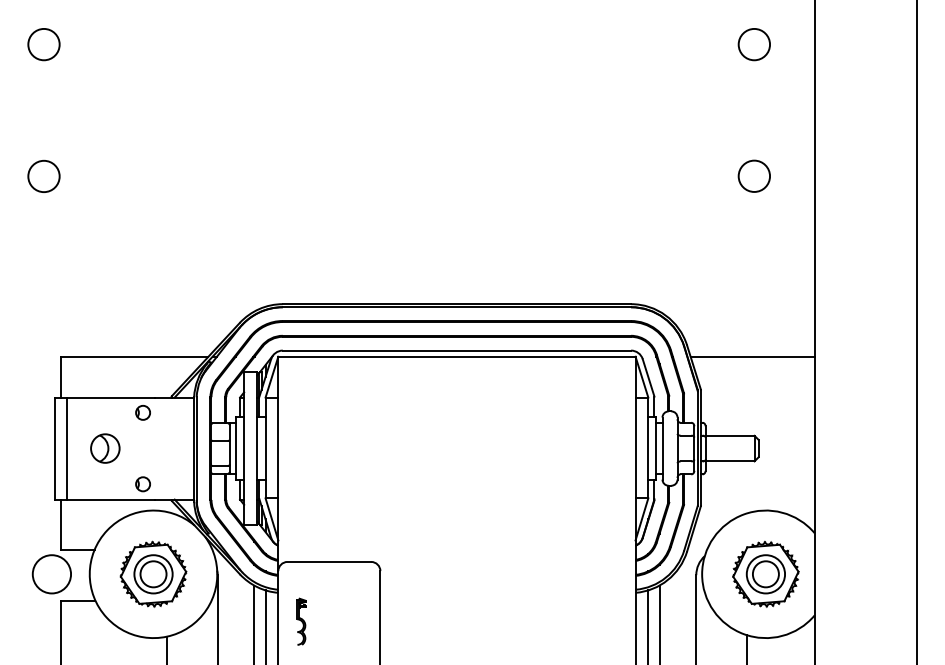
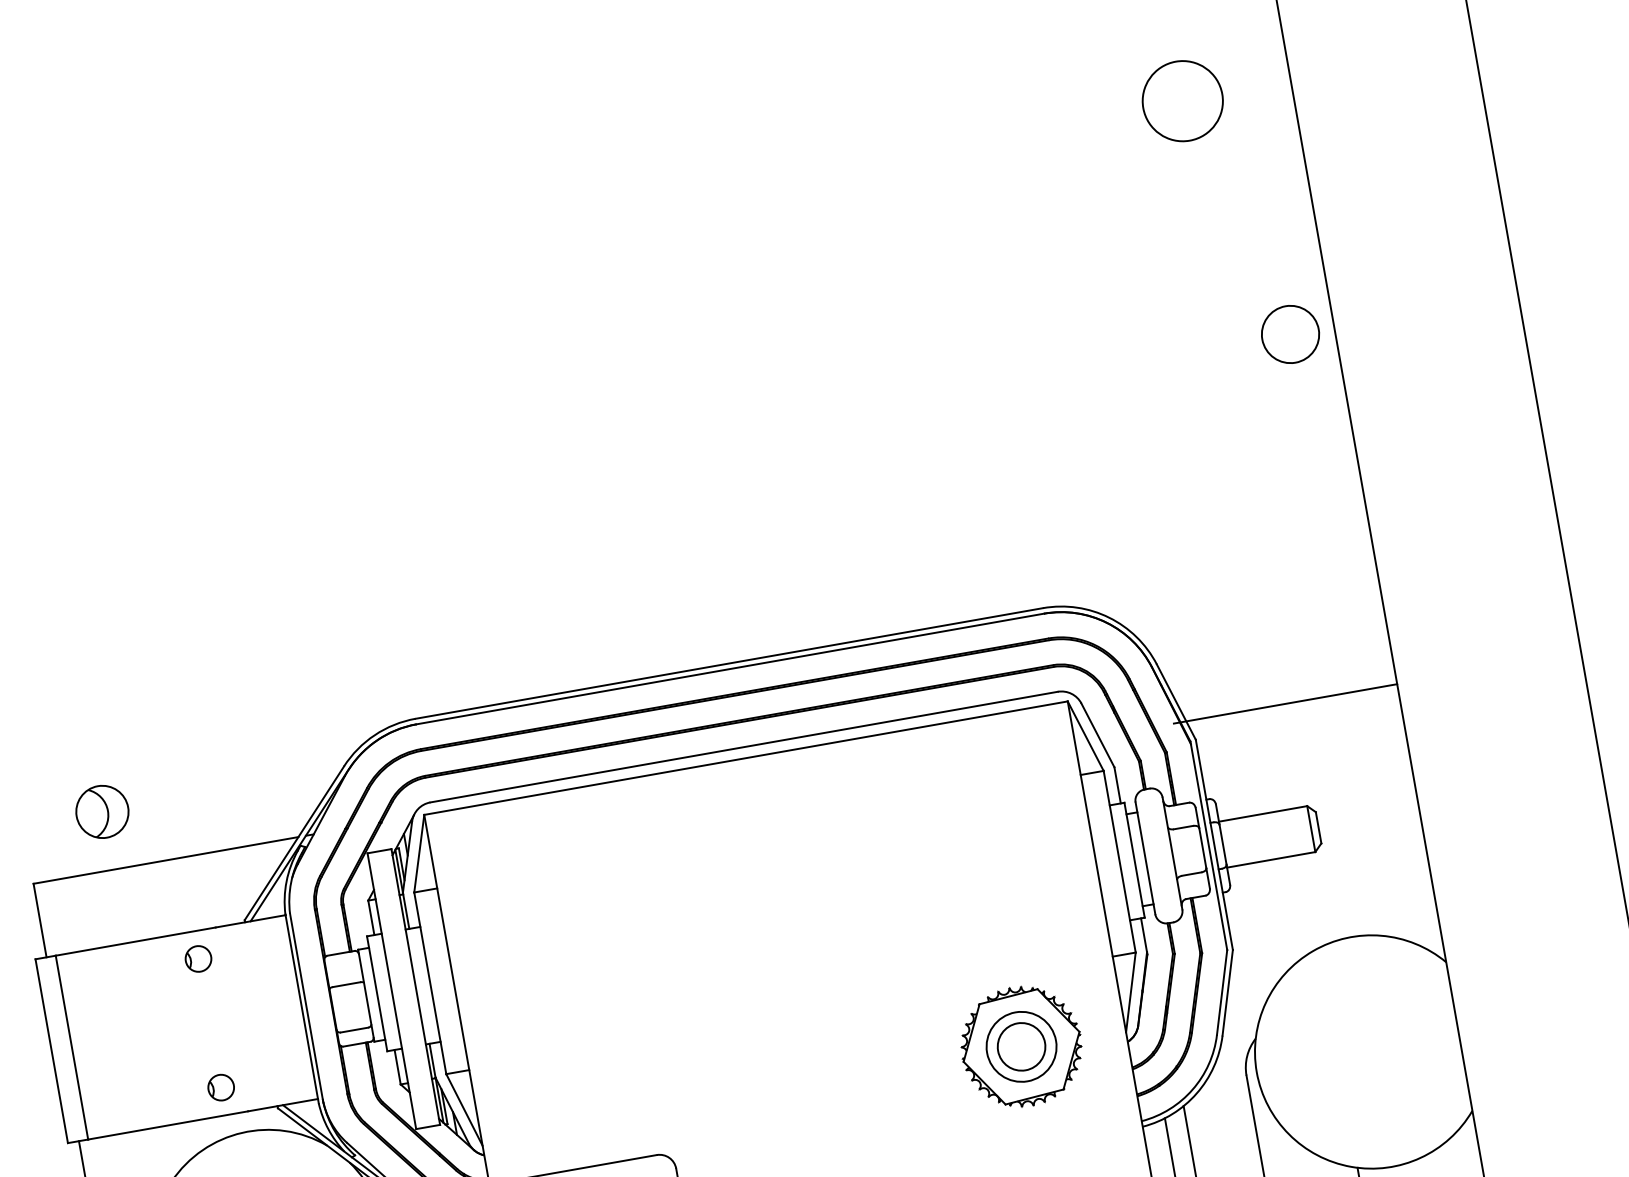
circle: (753, 44) -> (1181, 101), size x1.4
circle: (753, 175) -> (1288, 333), moved
line: (752, 356) -> (1285, 703), moved
part: (105, 448) -> (102, 811), moved
part: (765, 573) -> (1020, 1045), moved

